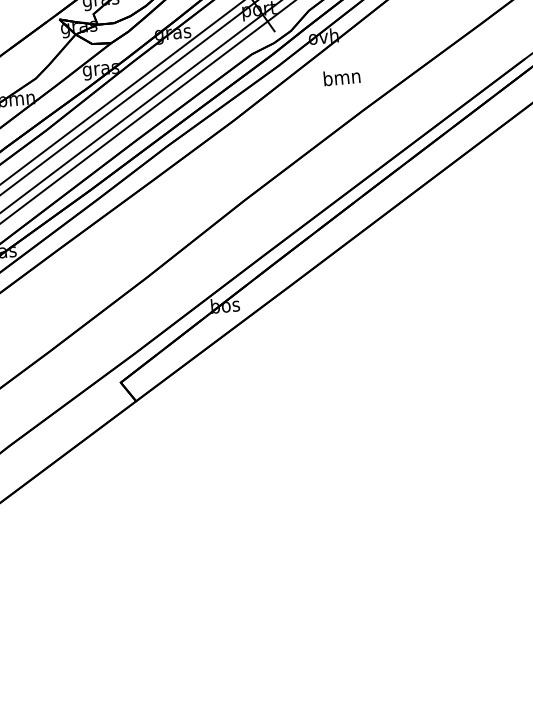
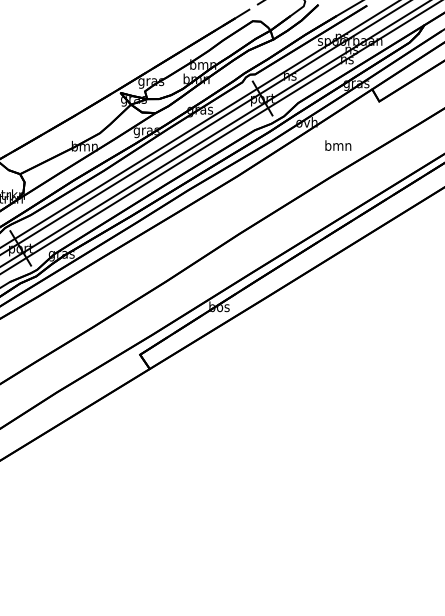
text: (342, 77) -> (338, 145), moved

